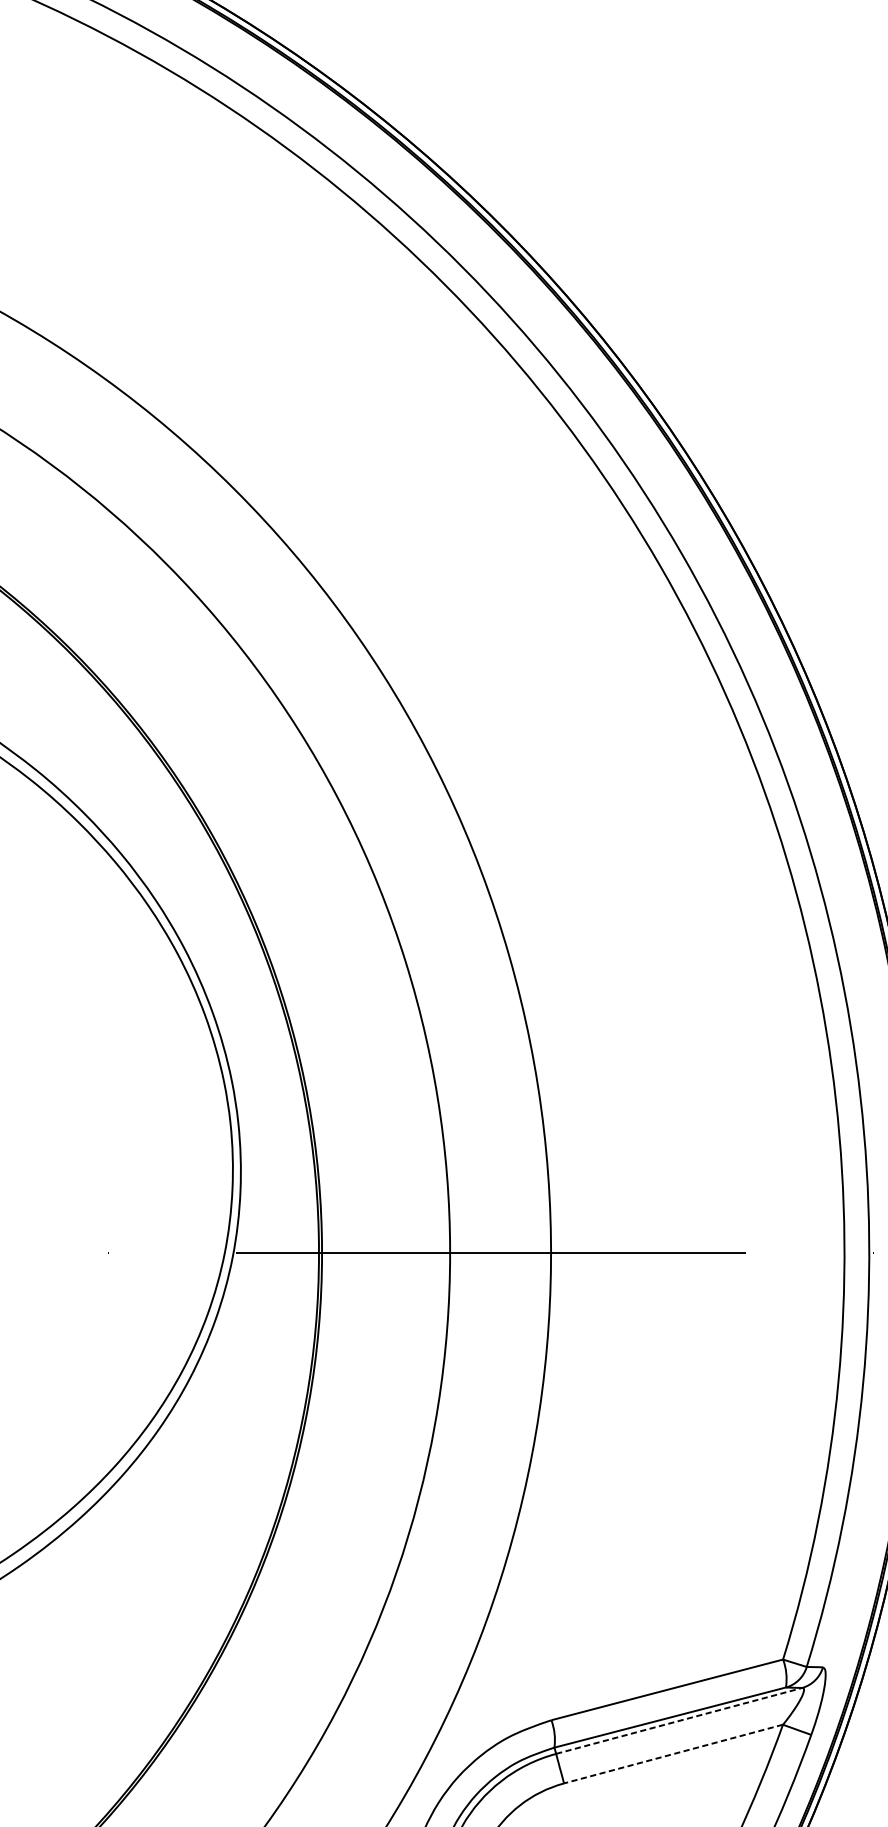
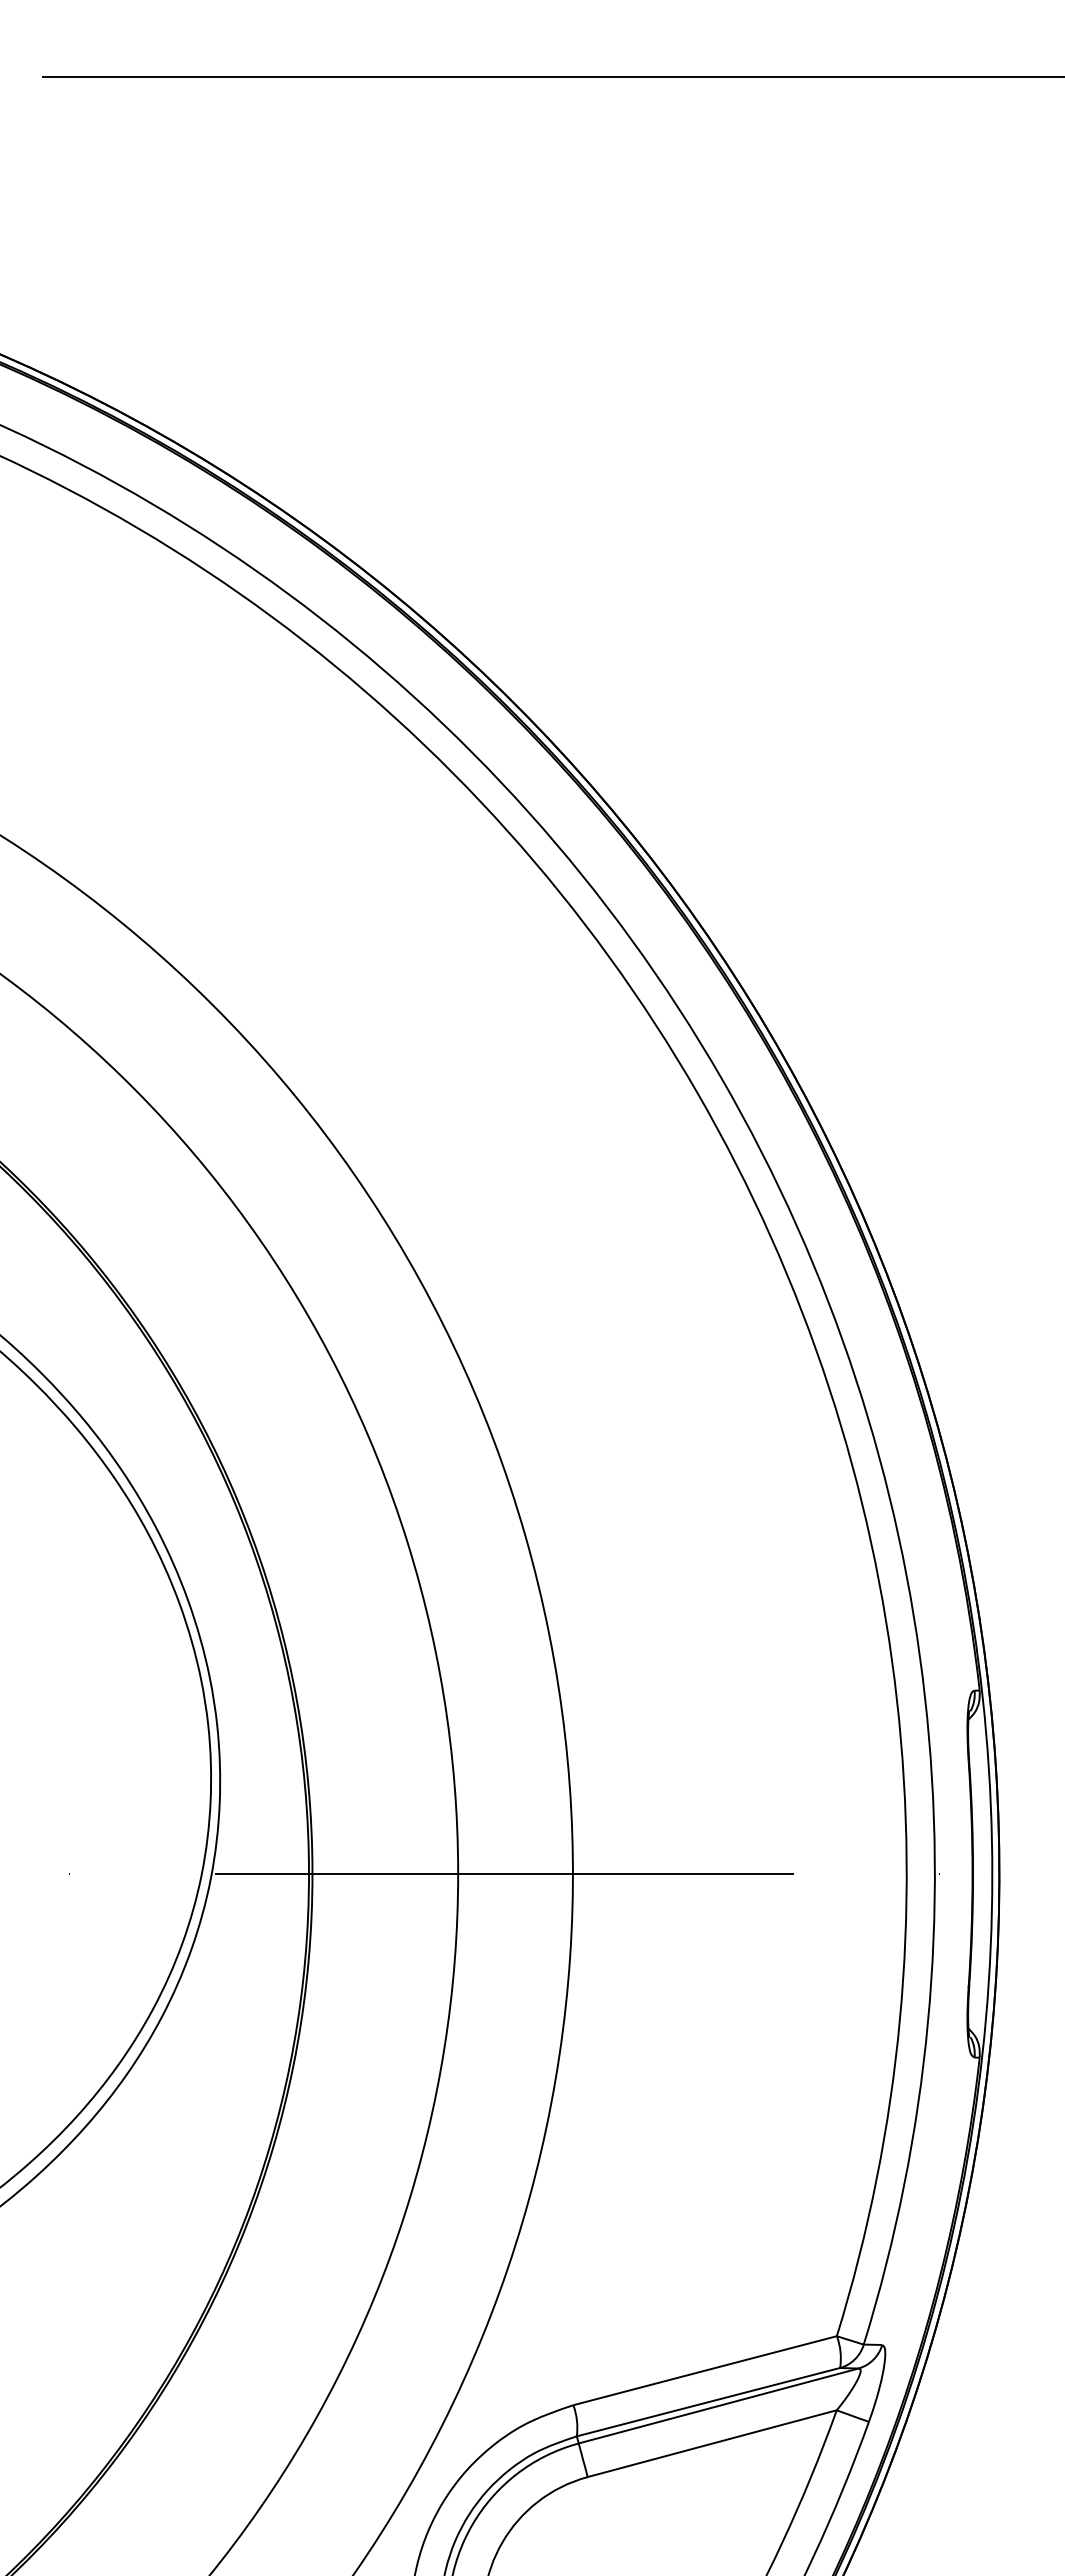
line: (679, 1720) -> (718, 2405), dashed -> solid
line: (673, 1753) -> (712, 2443), dashed -> solid

